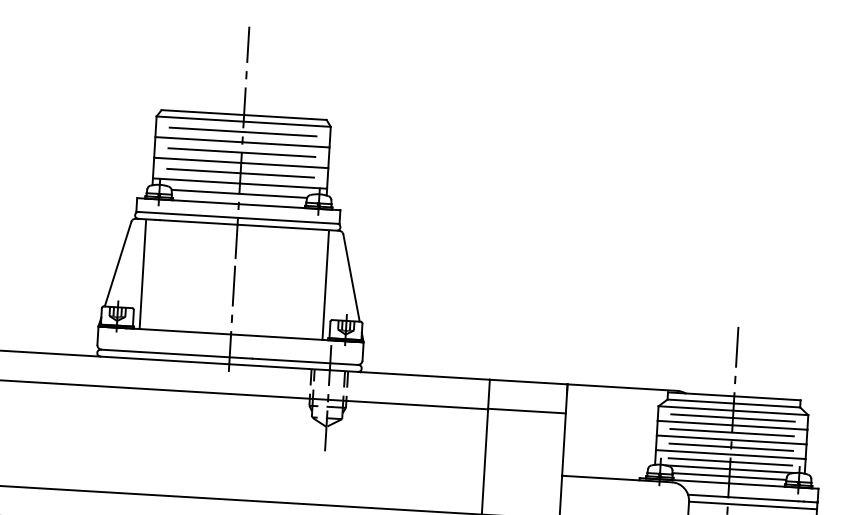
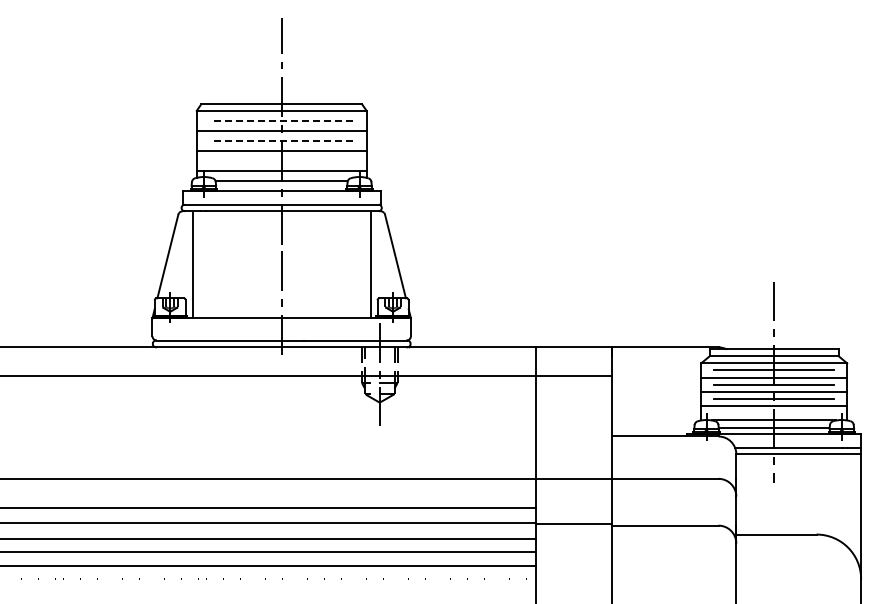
line: (242, 131) -> (281, 120), solid -> dashed
line: (241, 152) -> (281, 140), solid -> dashed
line: (240, 173) -> (281, 161), removed
line: (730, 462) -> (774, 413), removed

